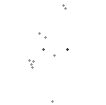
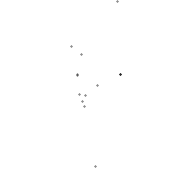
part: (31, 63) -> (82, 99), moved

